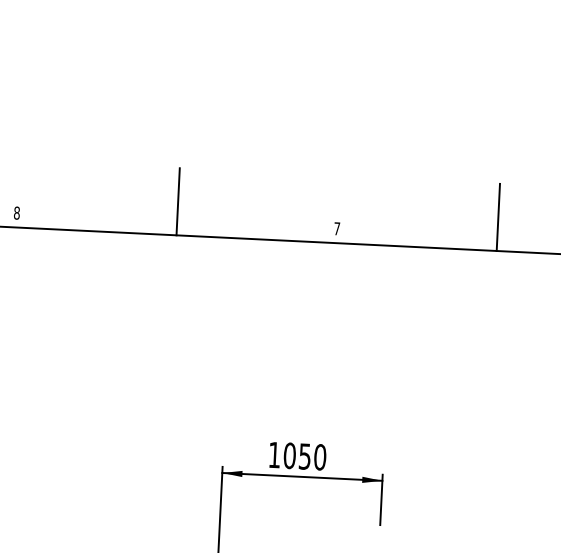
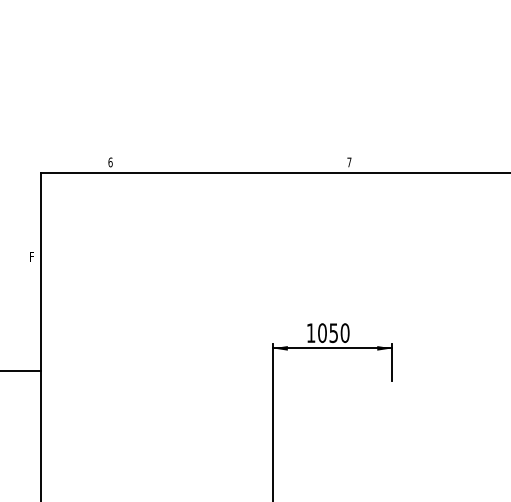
line: (178, 202) -> (230, 148), removed
text: (16, 213) -> (110, 162), 8 -> 6
line: (497, 217) -> (468, 148), removed

